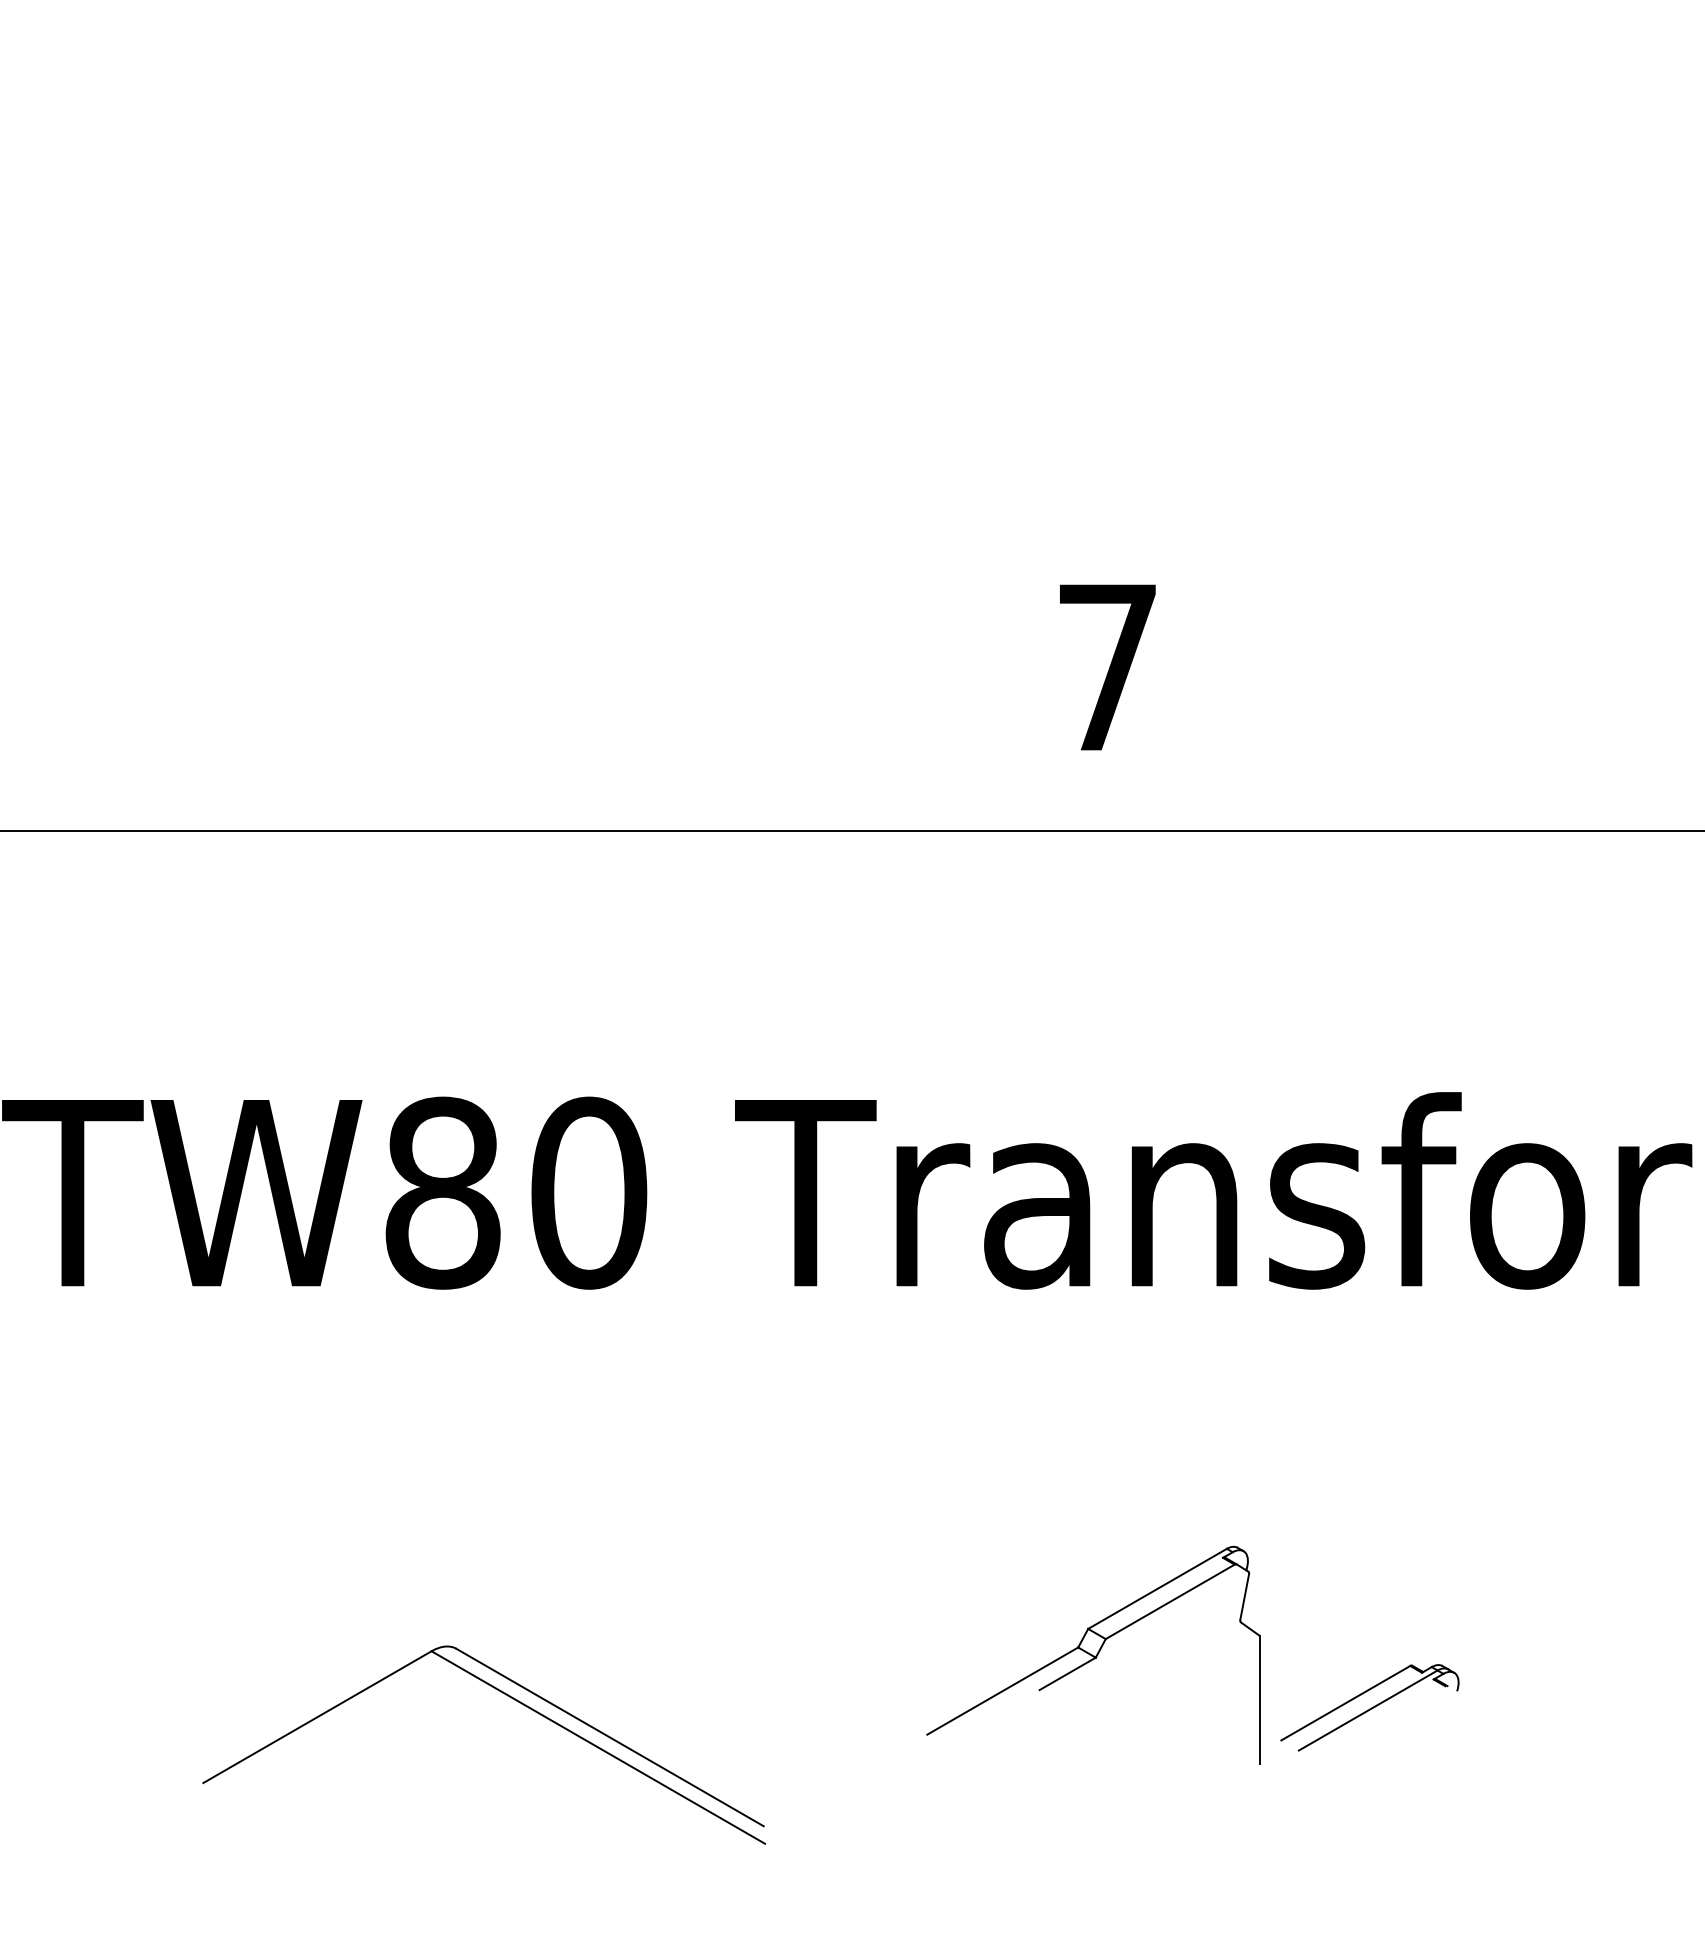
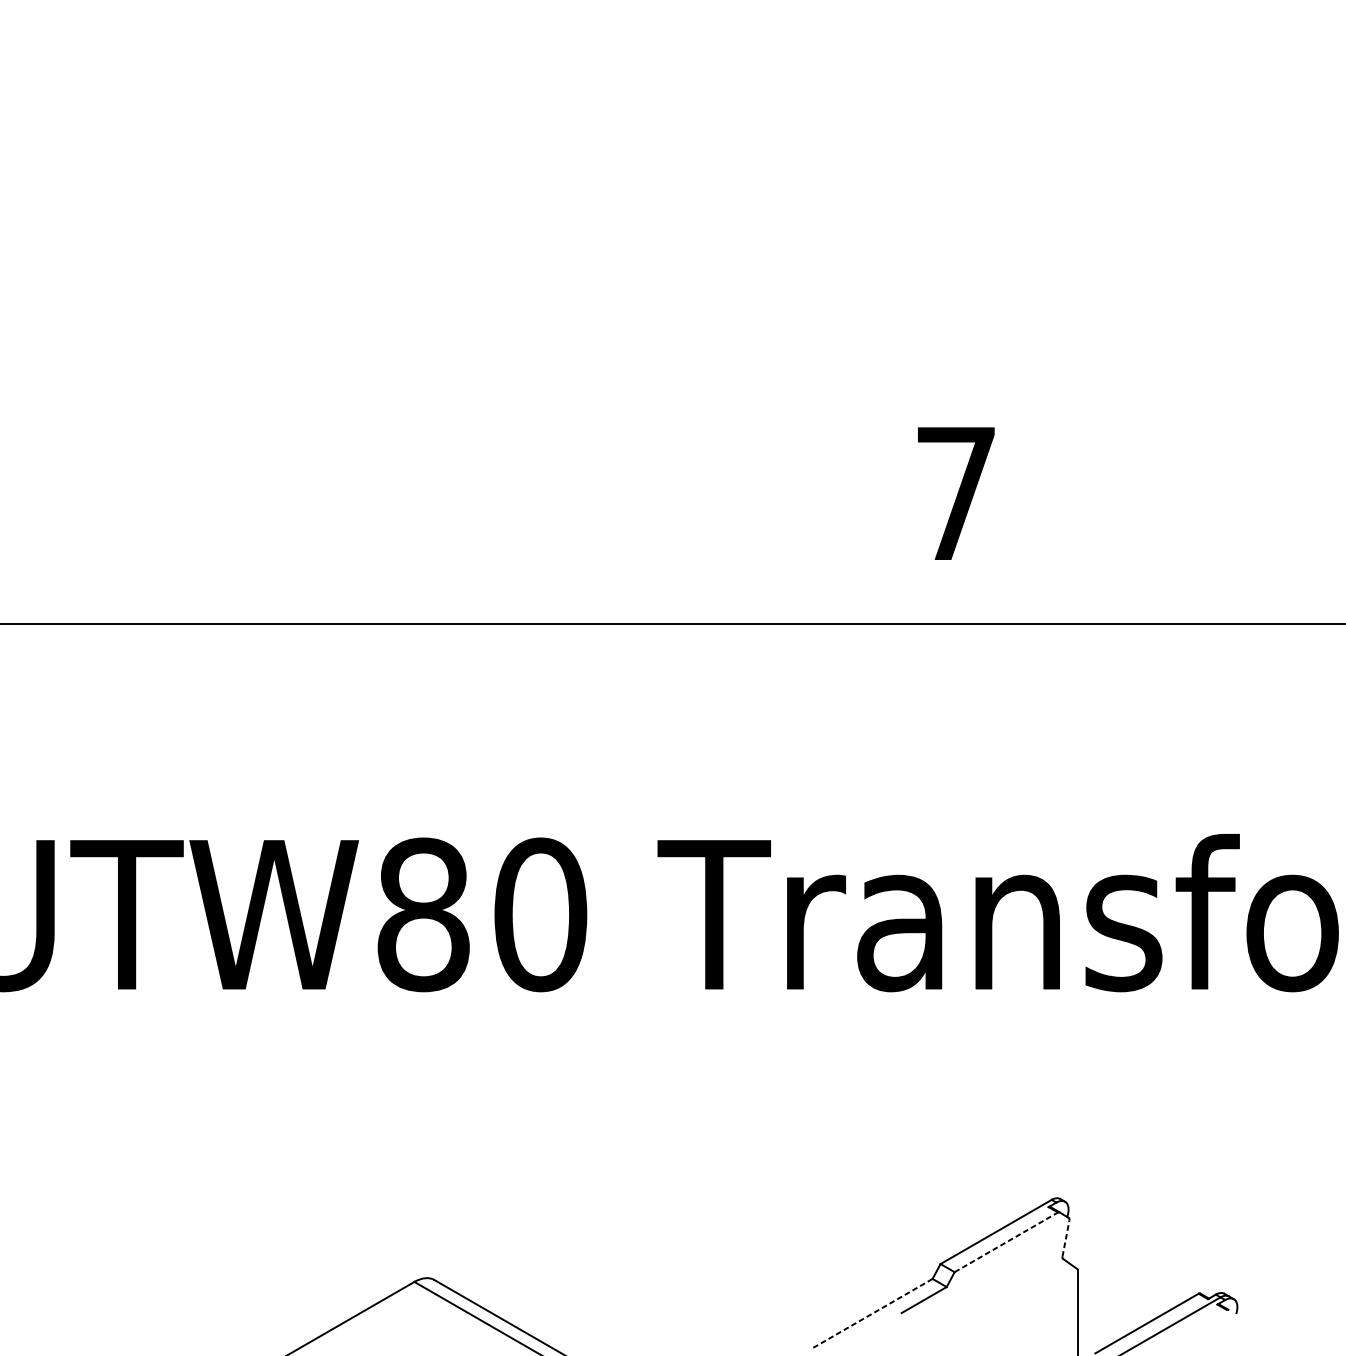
line: (1244, 1596) -> (1065, 1238), solid -> dashed
line: (1170, 1601) -> (1006, 1242), solid -> dashed
line: (1002, 1691) -> (871, 1314), solid -> dashed

